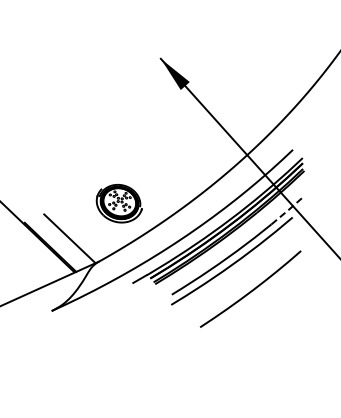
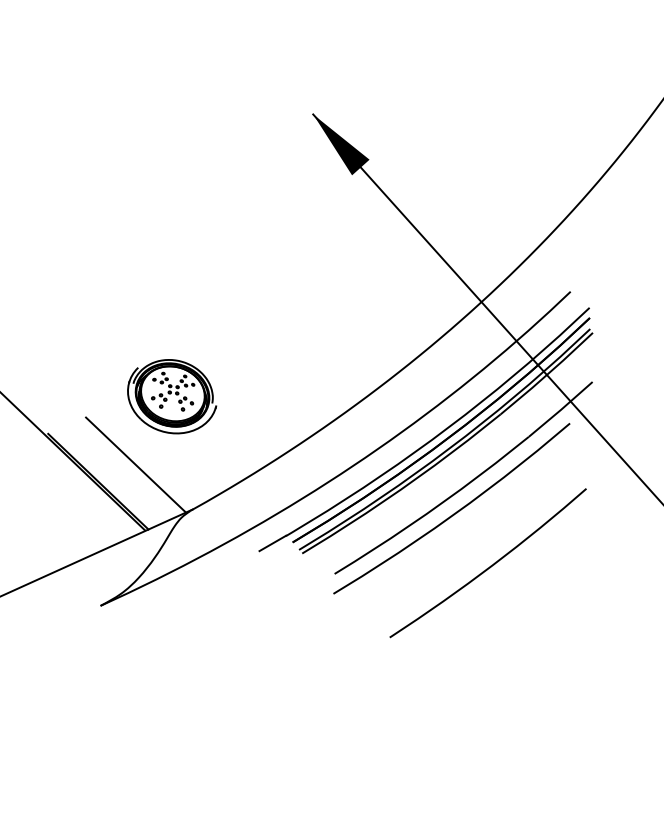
part: (118, 203) -> (170, 396), moved
line: (288, 210) -> (561, 409), dashed -> solid

